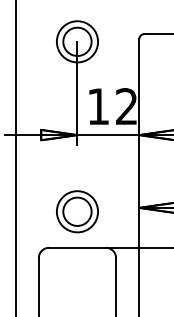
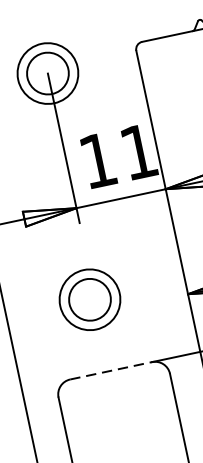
text: (126, 106) -> (138, 151), 12 -> 11
part: (77, 211) -> (89, 299), moved
line: (77, 247) -> (111, 370), solid -> dashed

